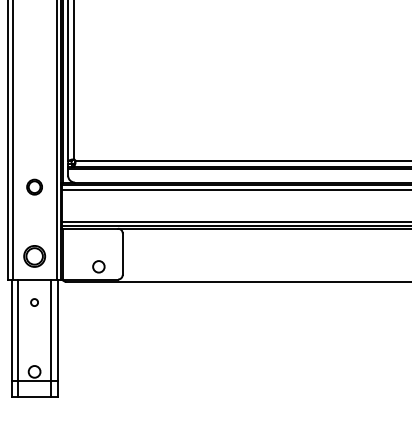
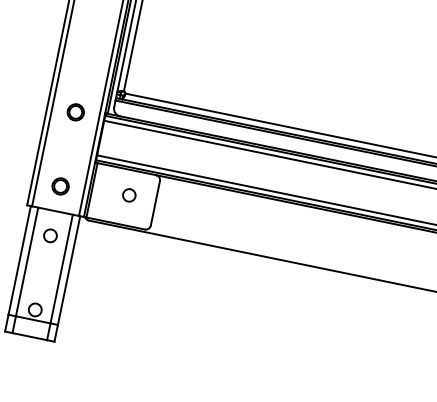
circle: (34, 256) -> (60, 186), size x0.71
circle: (98, 266) -> (128, 194), moved
circle: (34, 302) -> (50, 235), size x1.67

